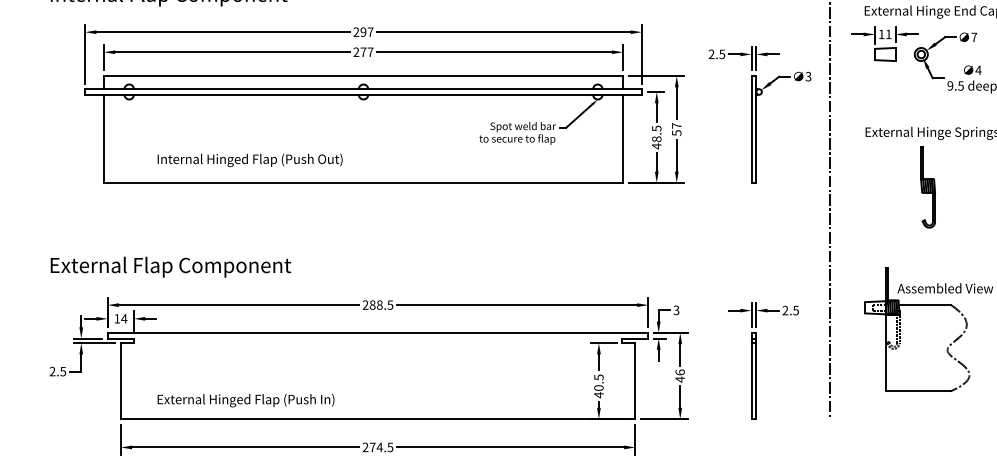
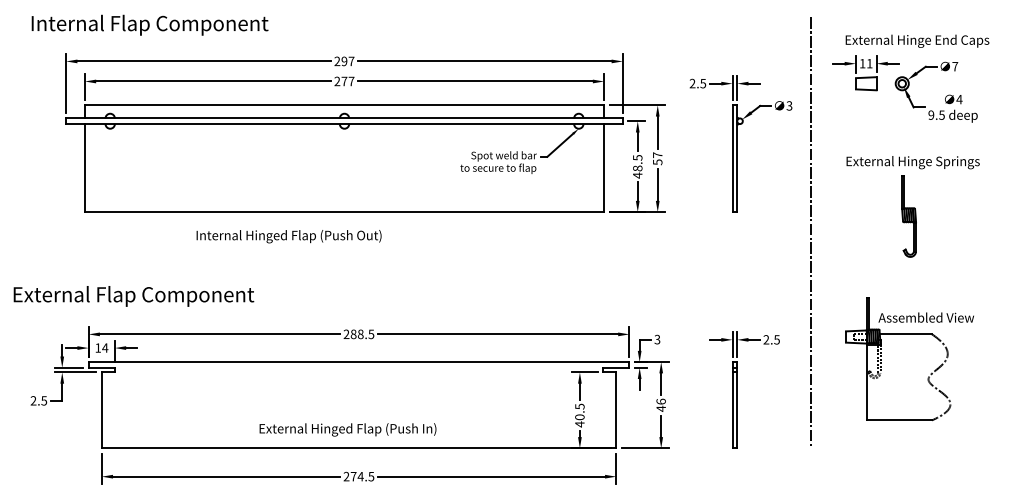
text: (249, 160) -> (288, 236), moved
text: (170, 267) -> (133, 296), moved
text: (245, 400) -> (347, 429), moved

